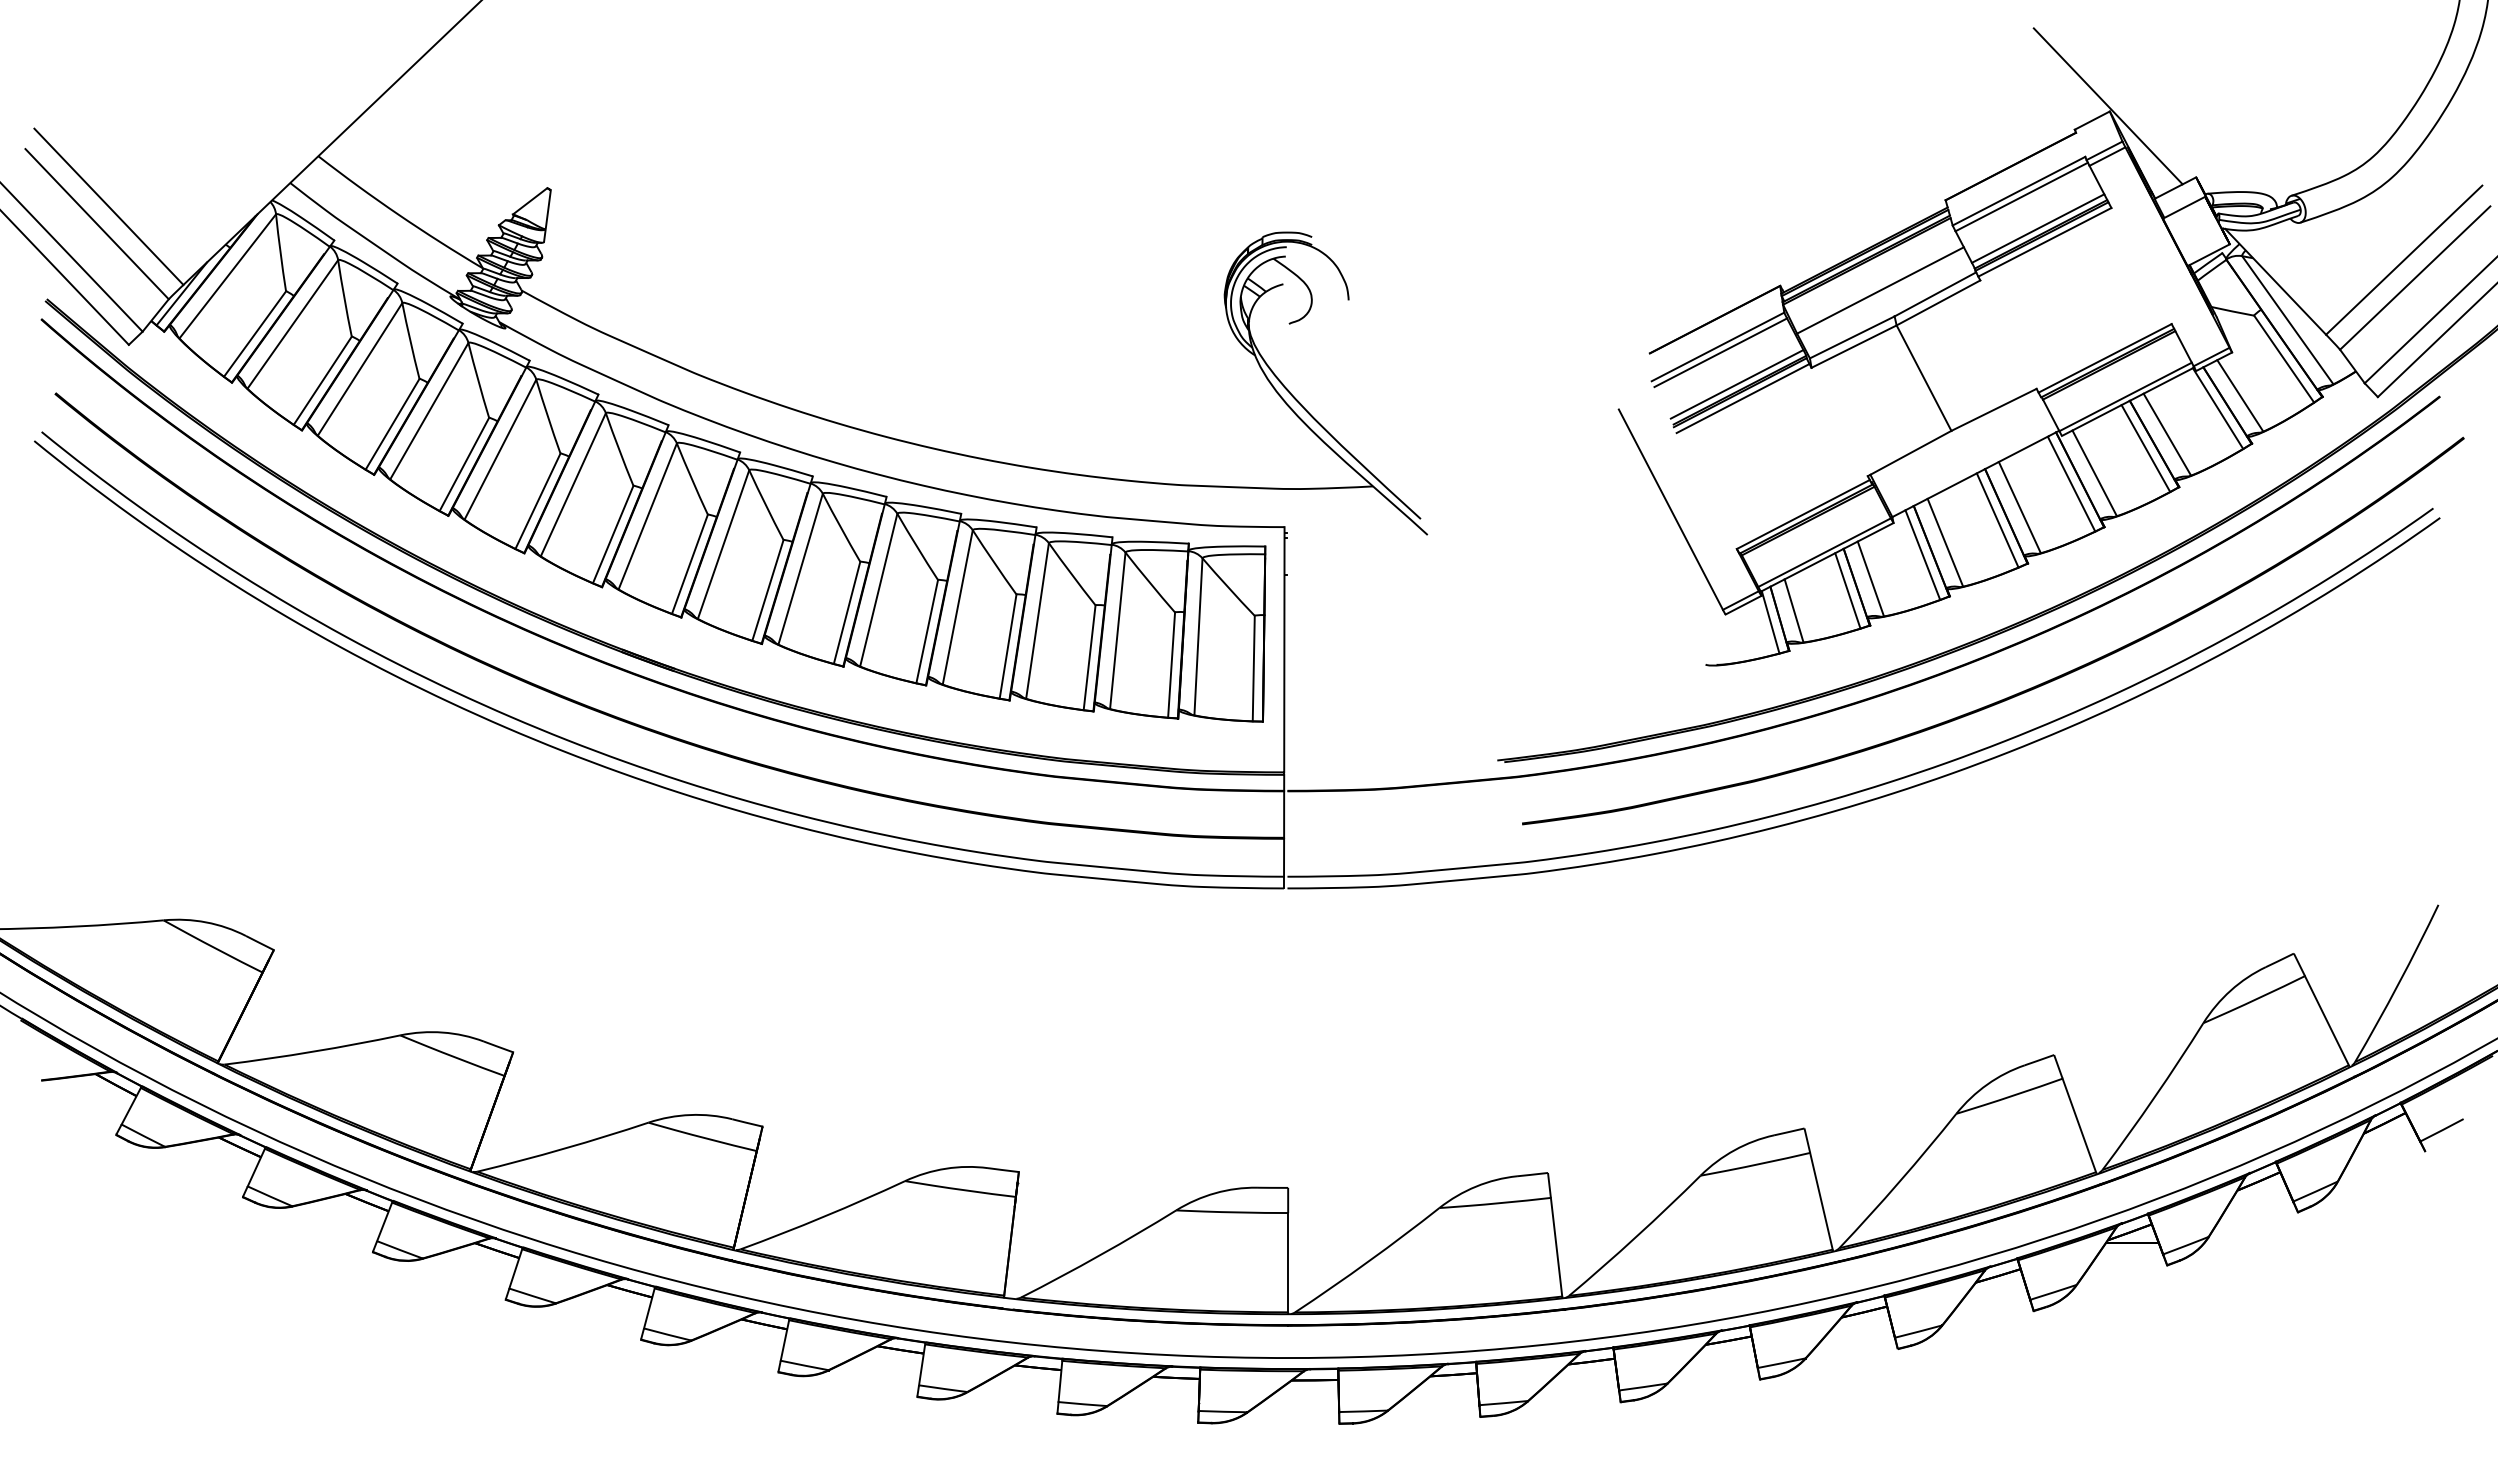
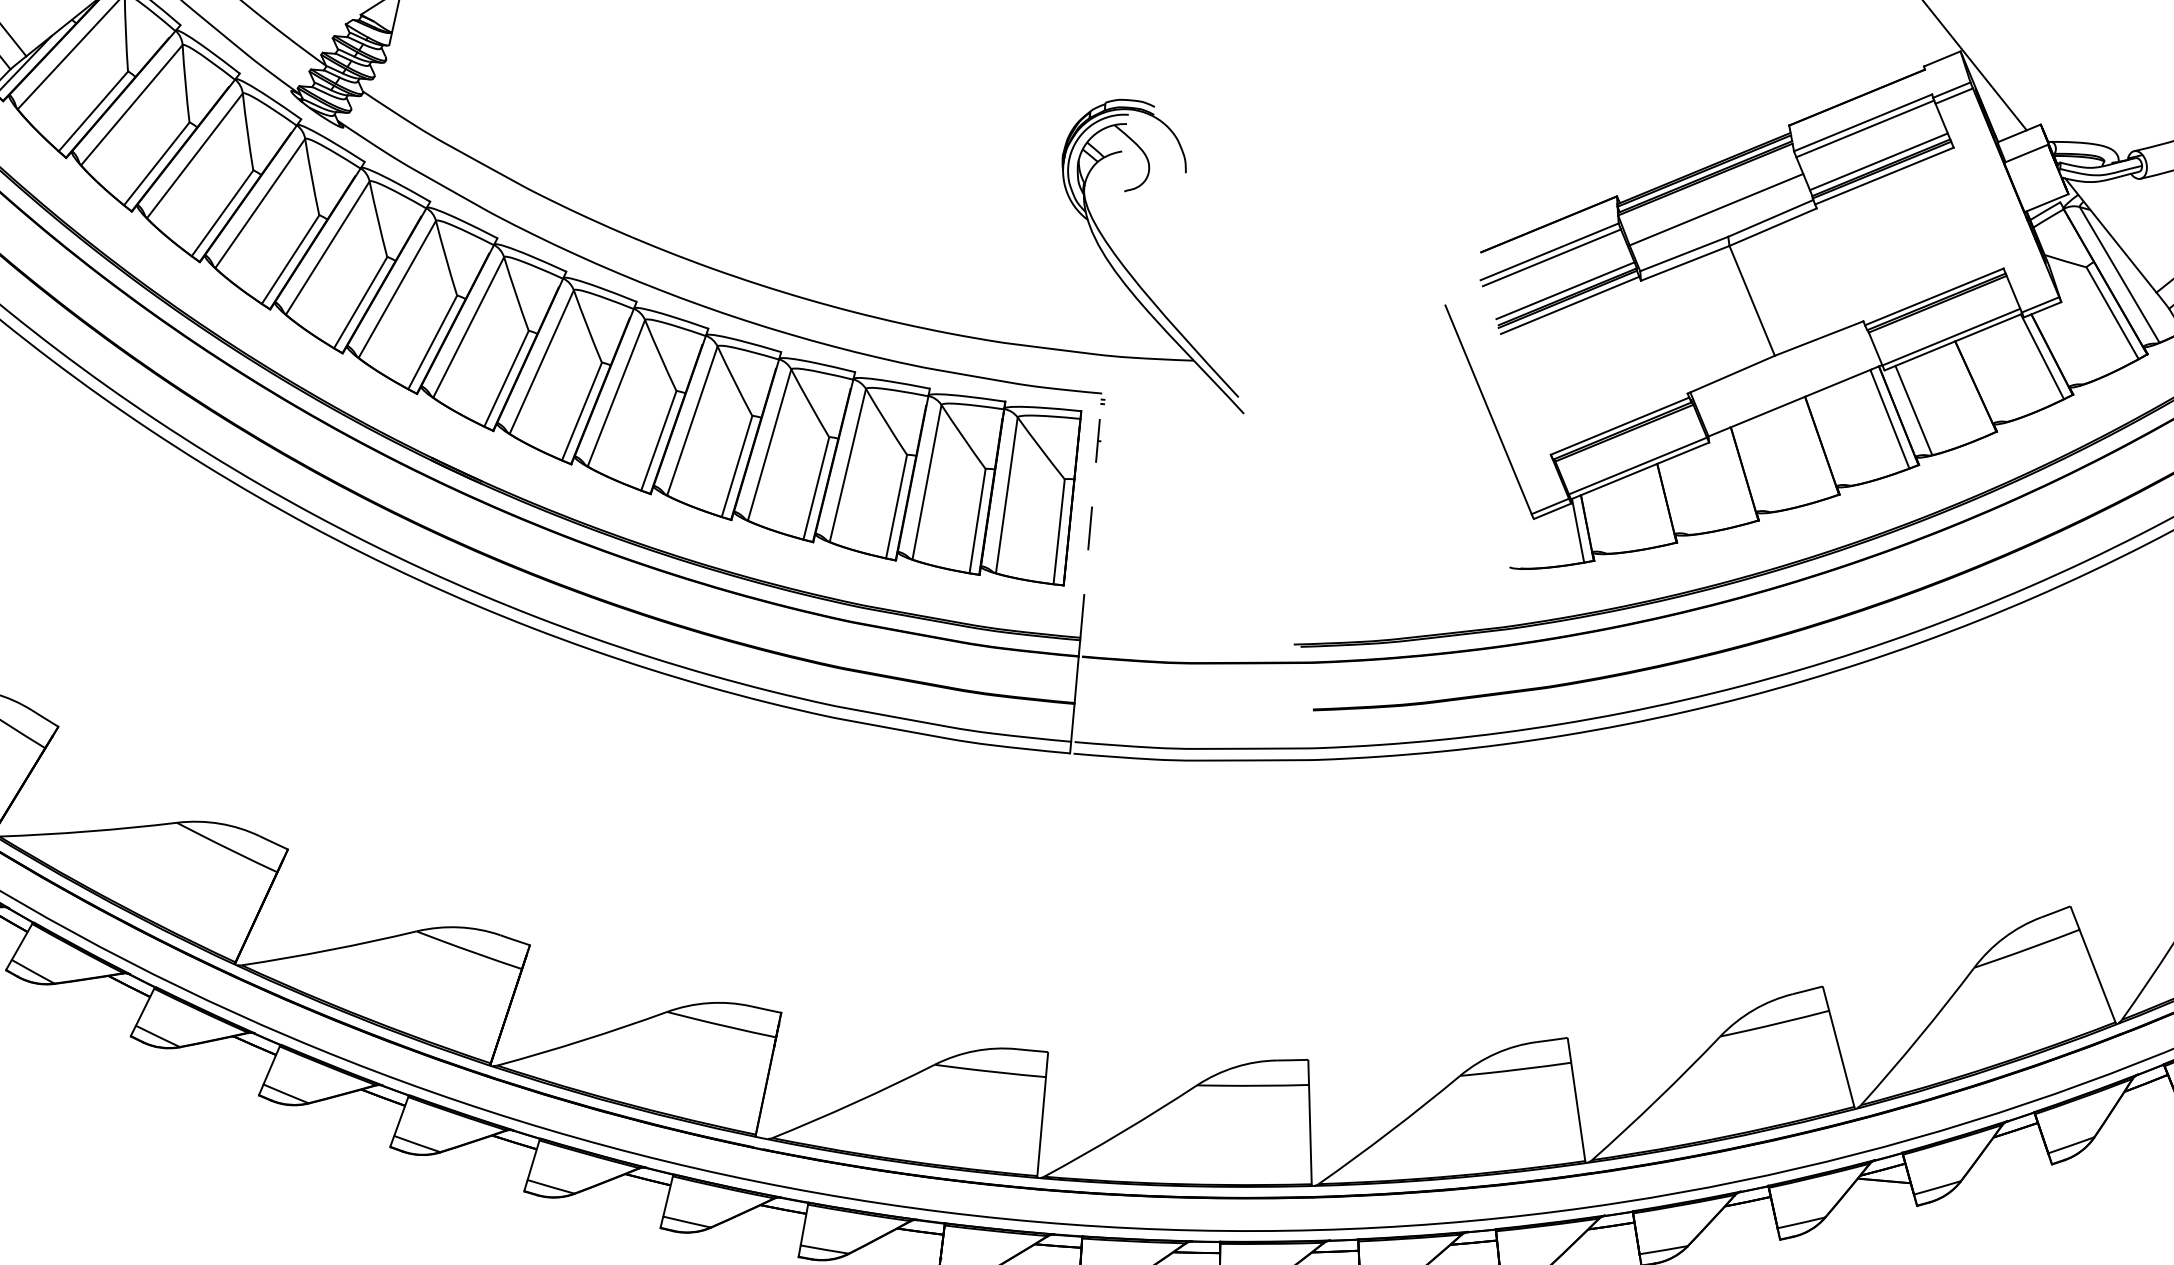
line: (2240, 395) -> (2065, 345), removed
line: (2167, 434) -> (1989, 378), removed
line: (2145, 448) -> (1966, 390), removed
line: (2019, 507) -> (1836, 438), removed
line: (1997, 520) -> (1812, 449), removed
line: (1945, 542) -> (1759, 466), removed
line: (1922, 554) -> (1735, 476), removed
line: (1870, 578) -> (1681, 495), removed
line: (1847, 590) -> (1657, 505), removed
line: (1793, 610) -> (1601, 520), removed
line: (1284, 649) -> (1091, 515), solid -> dashed

